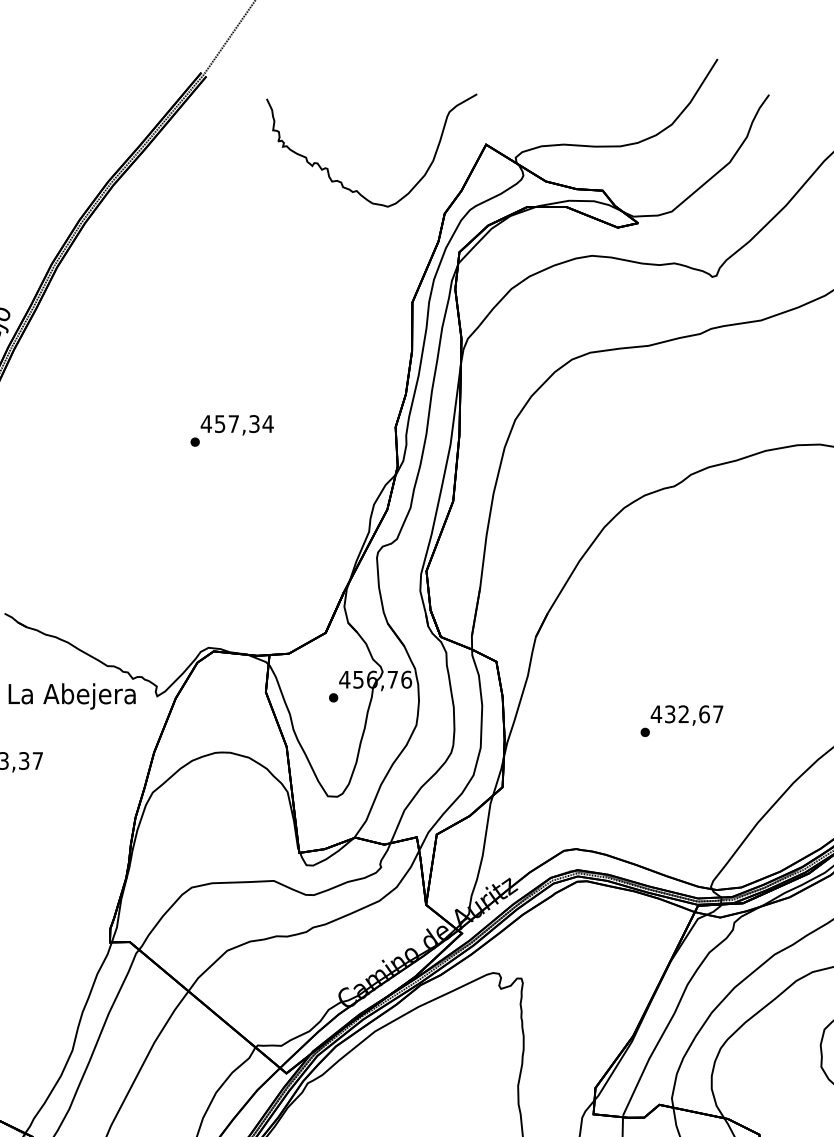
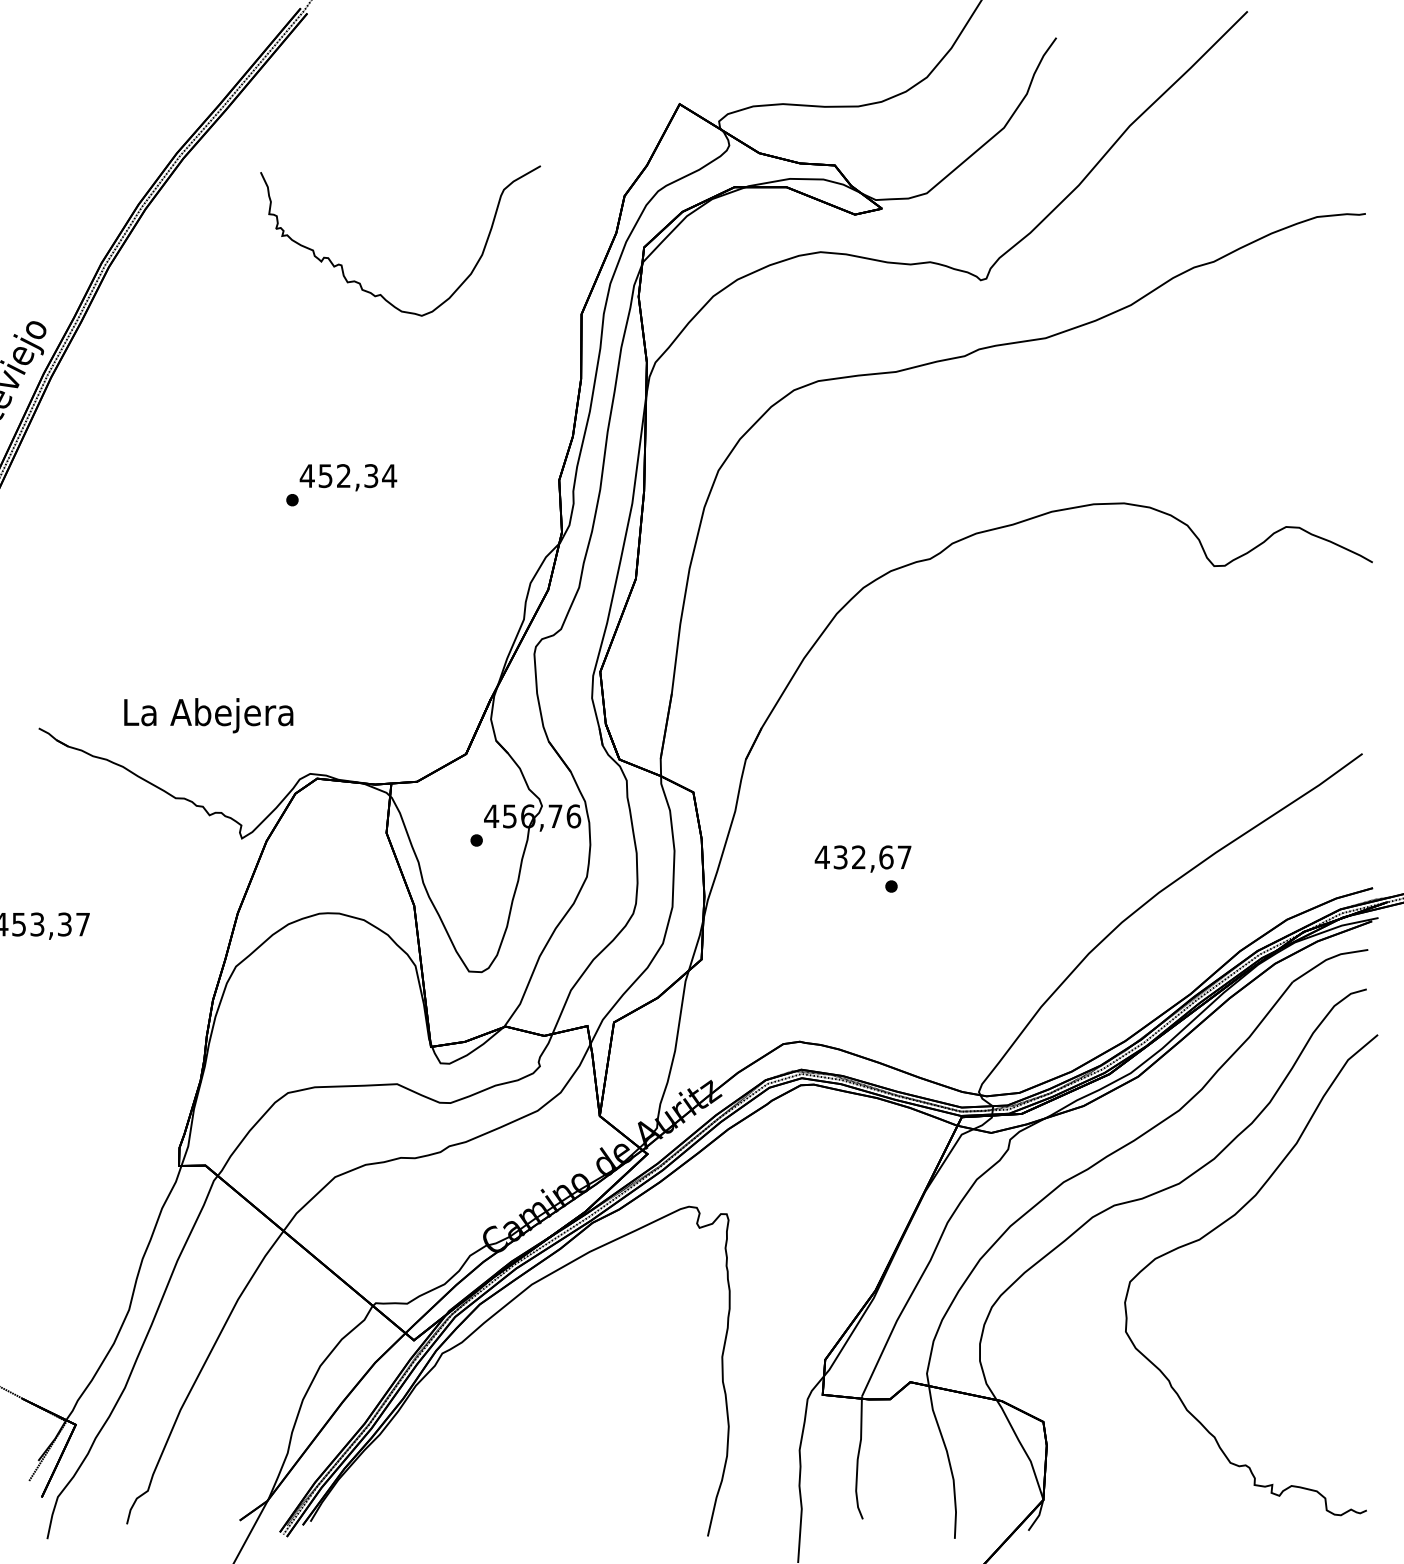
part: (357, 190) -> (381, 294), moved
text: (233, 423) -> (343, 475), 457,34 -> 452,34
text: (72, 696) -> (208, 715), moved
text: (686, 715) -> (862, 858), moved

